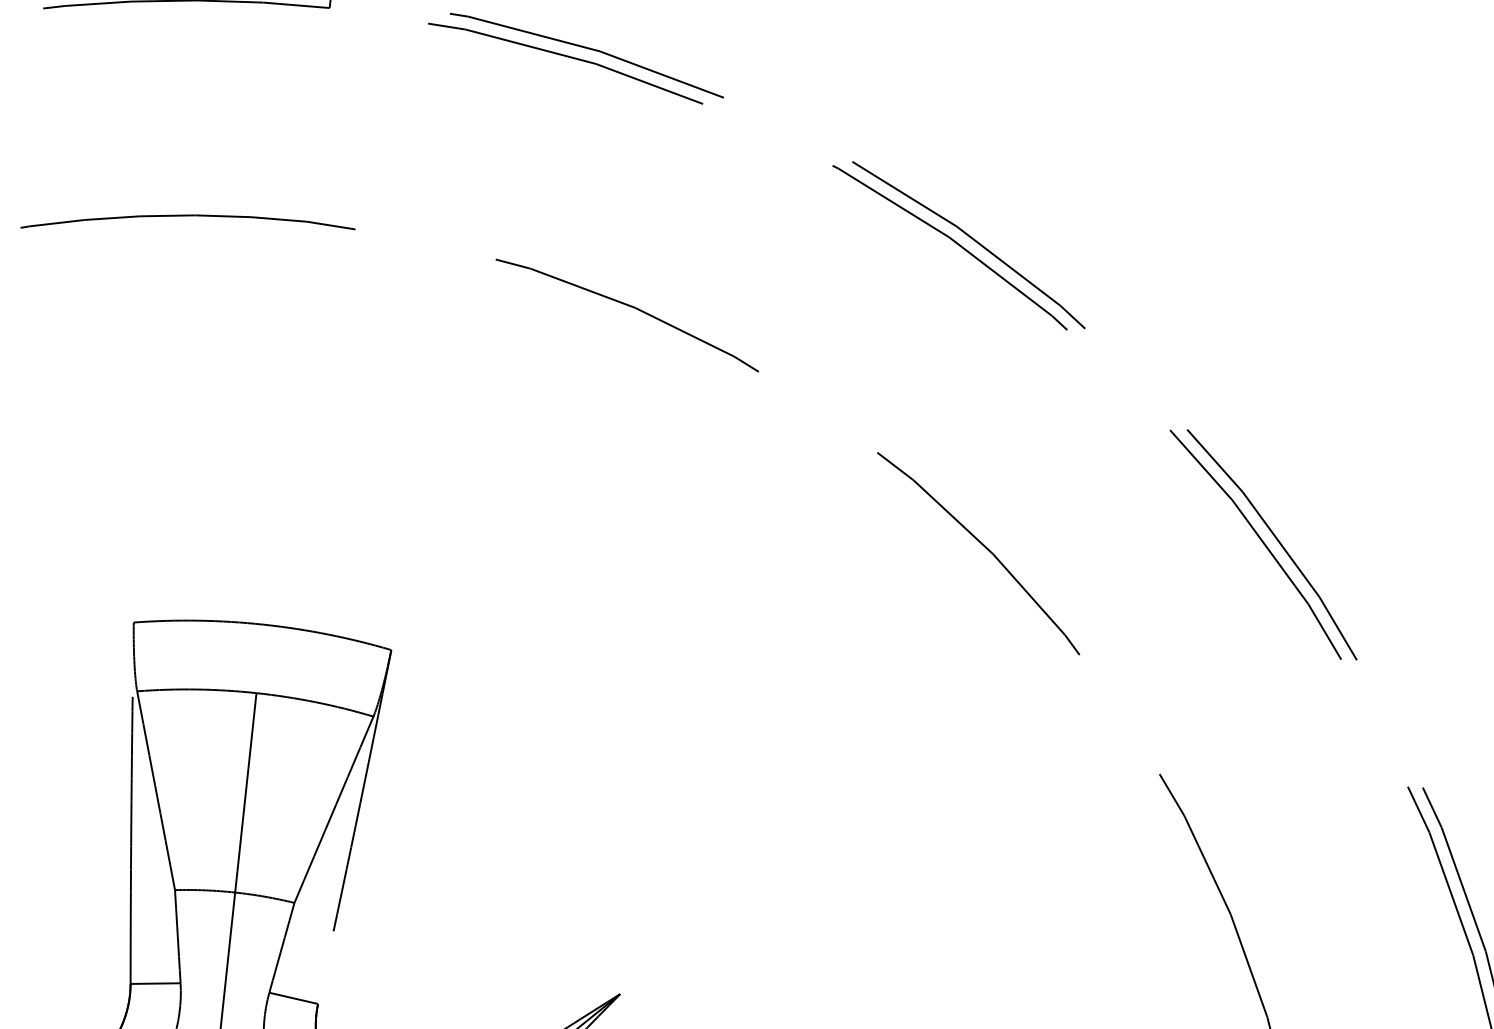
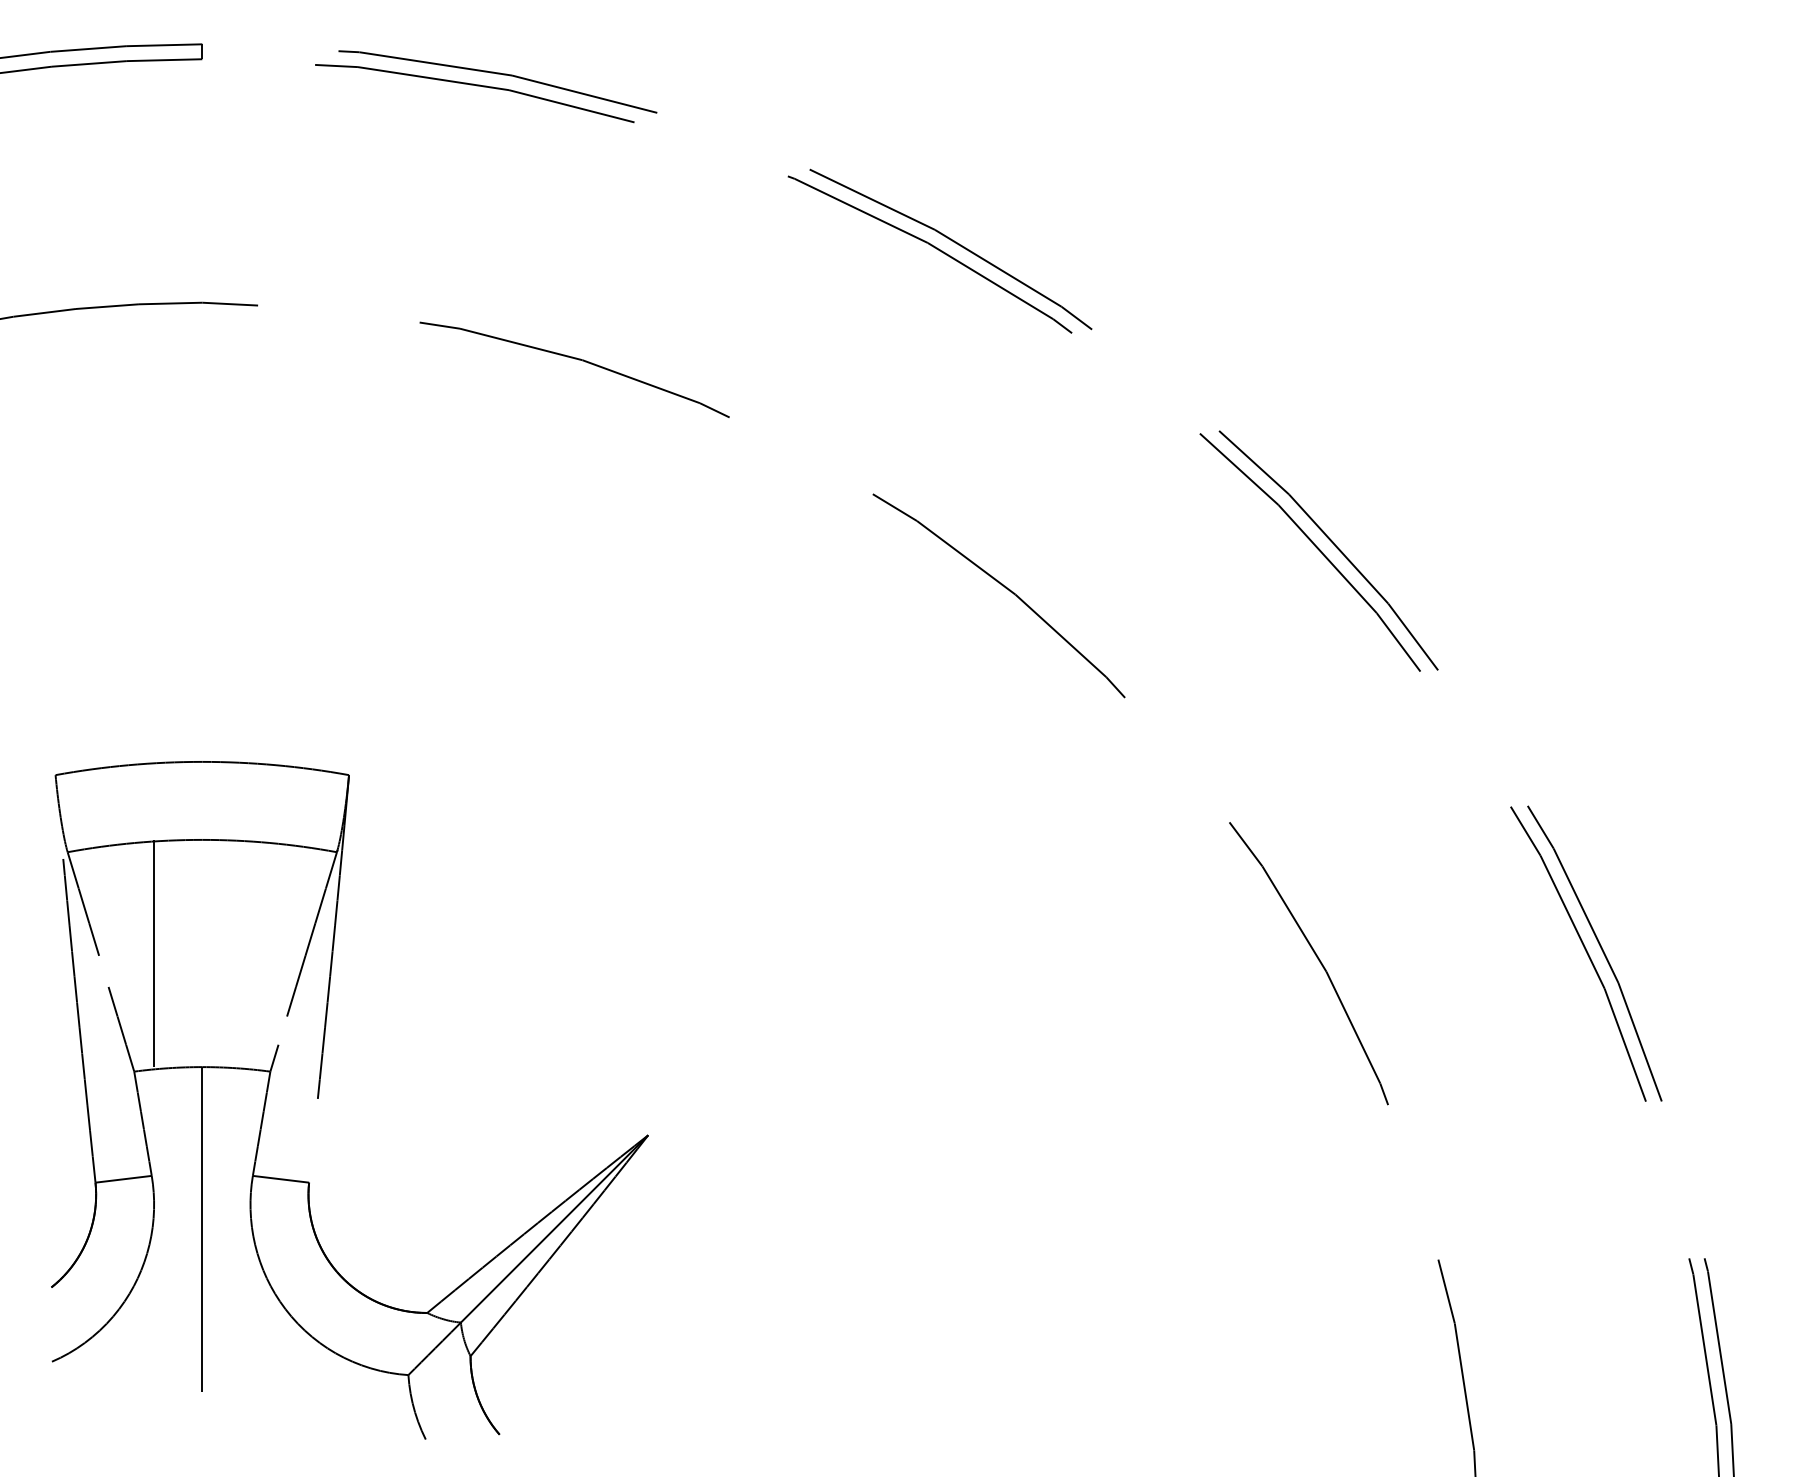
line: (245, 792) -> (154, 953), moved
line: (157, 798) -> (103, 970), removed
line: (308, 867) -> (282, 1030), removed

